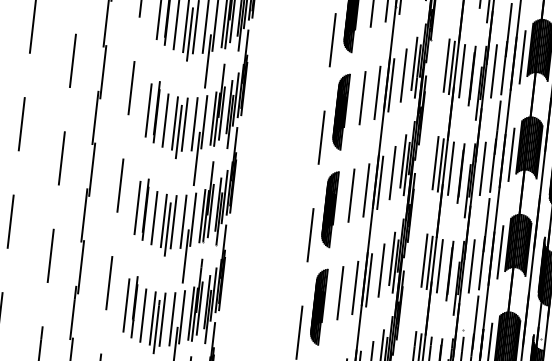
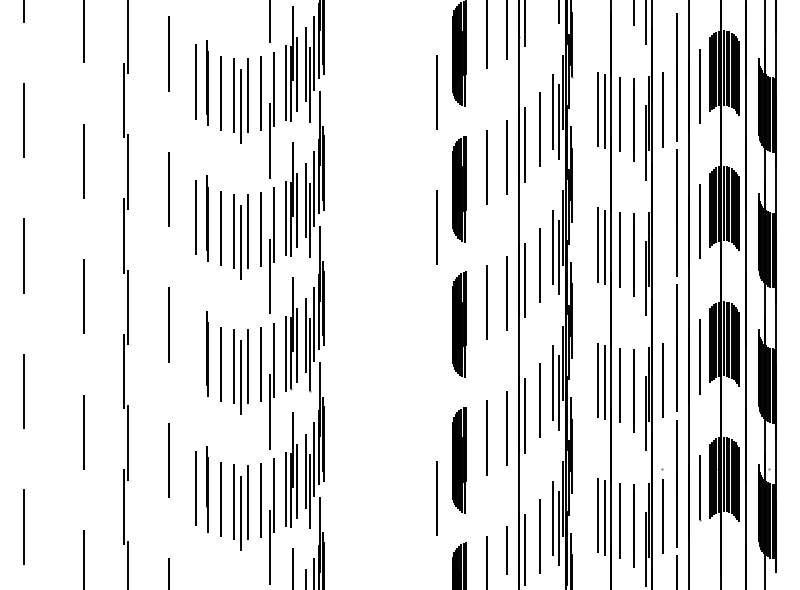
line: (483, 168) -> (663, 244), removed
line: (137, 207) -> (195, 352), removed
line: (310, 234) -> (437, 362), removed

